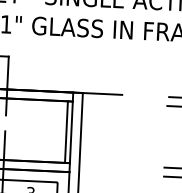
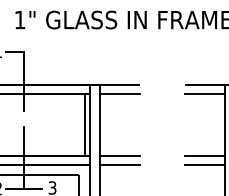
line: (103, 102) -> (120, 93), added
line: (100, 164) -> (120, 155), added
line: (99, 173) -> (120, 164), added

